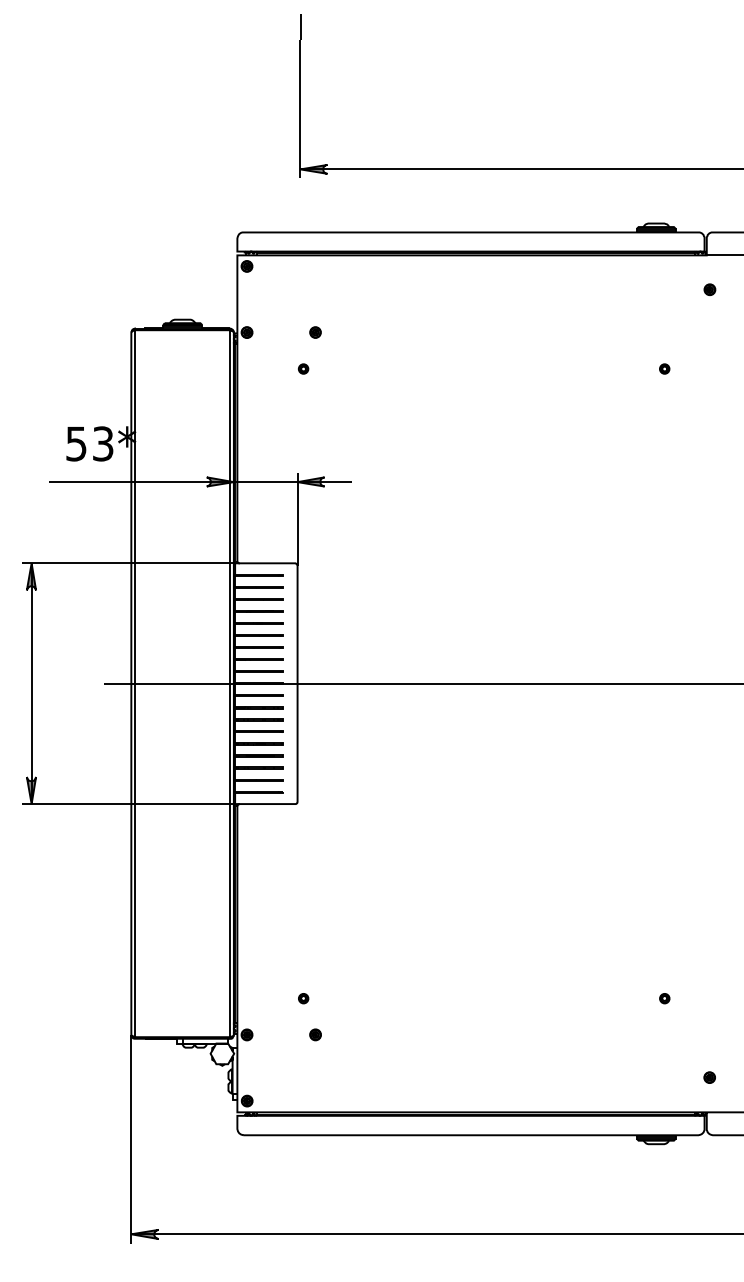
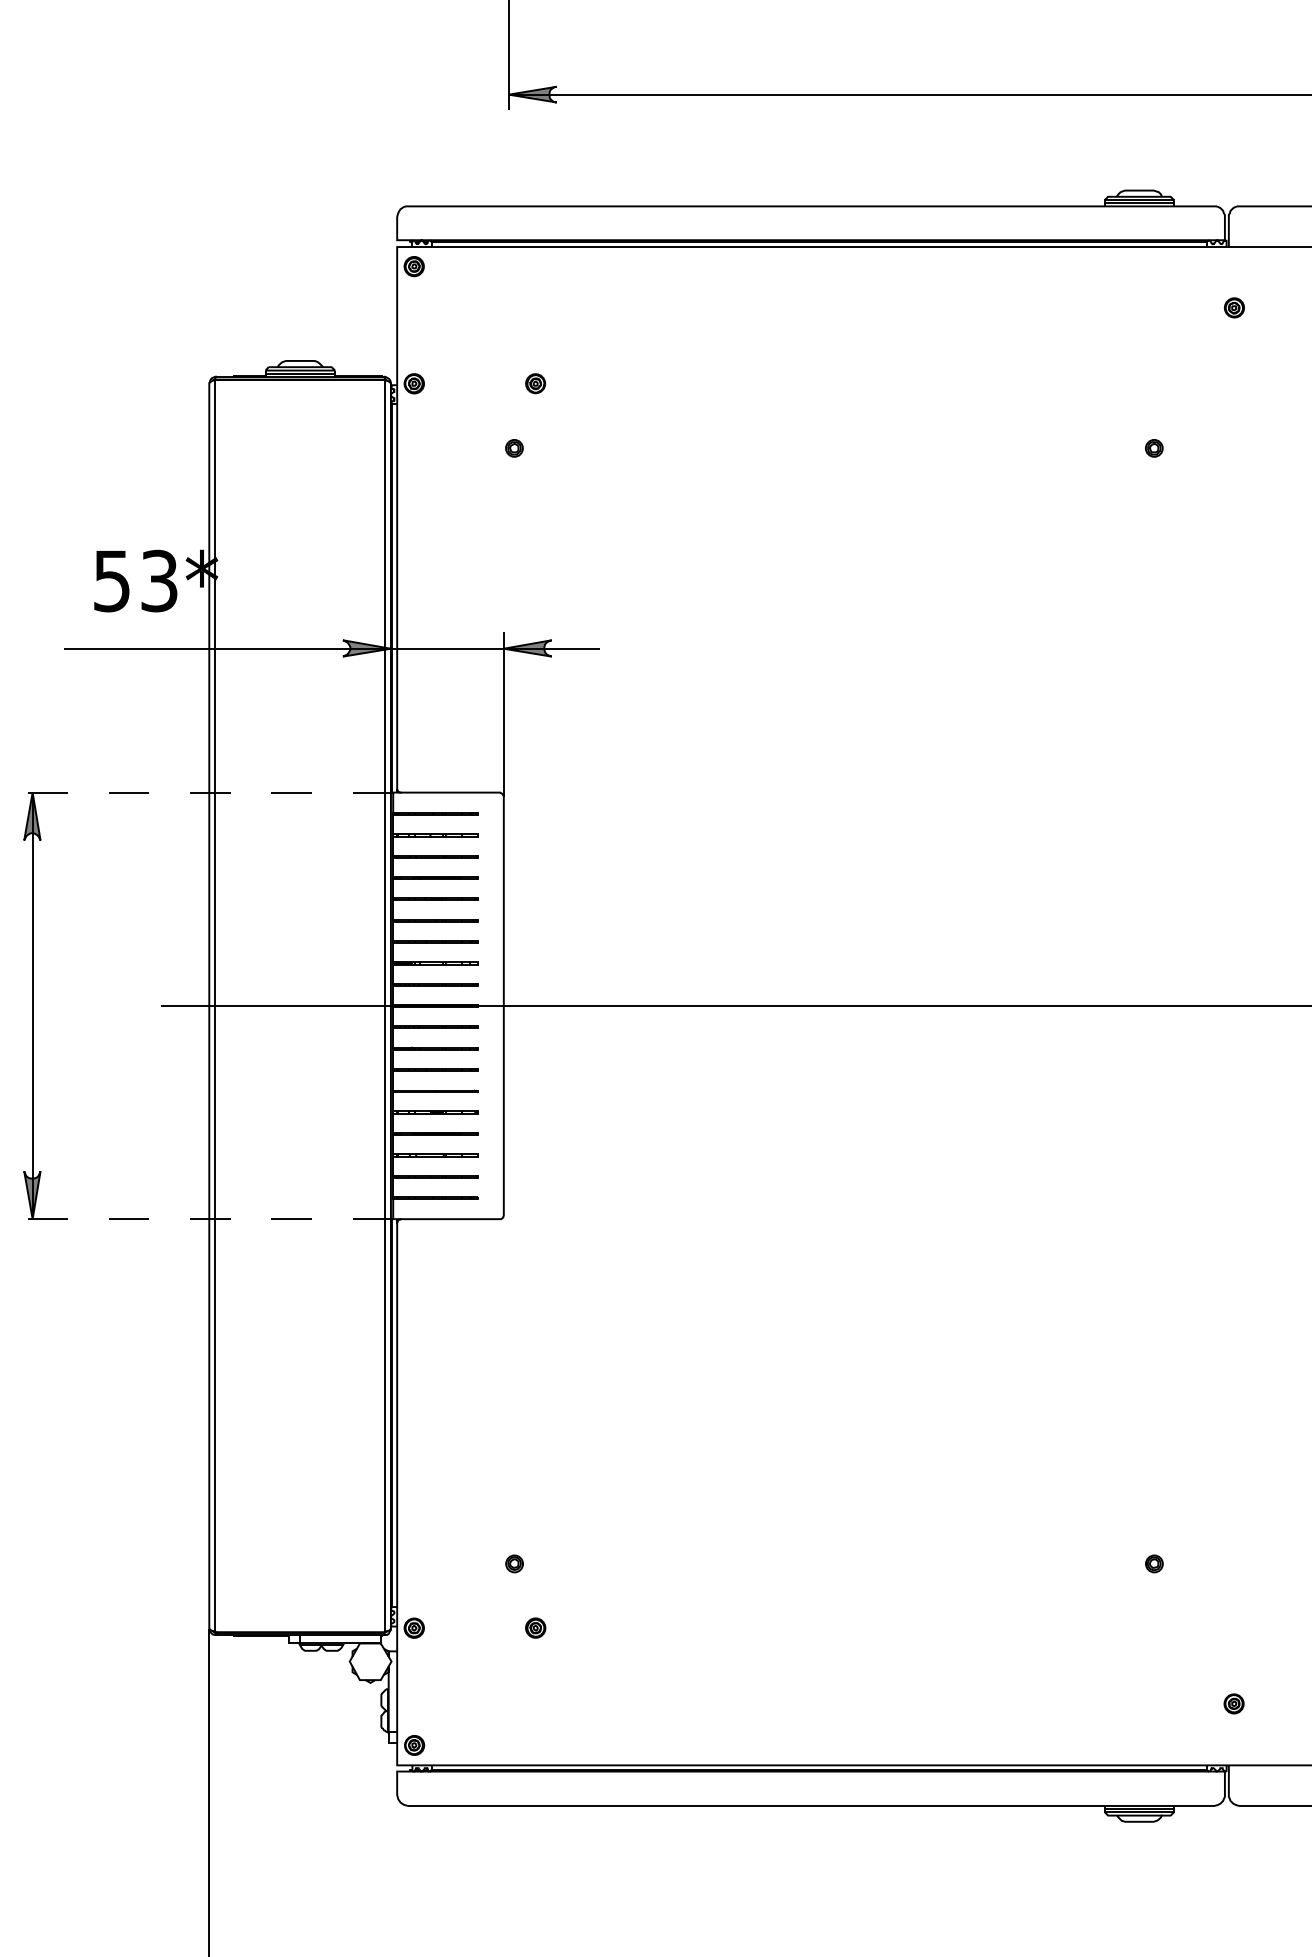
line: (128, 563) -> (204, 792), solid -> dashed
line: (128, 804) -> (204, 1219), solid -> dashed

